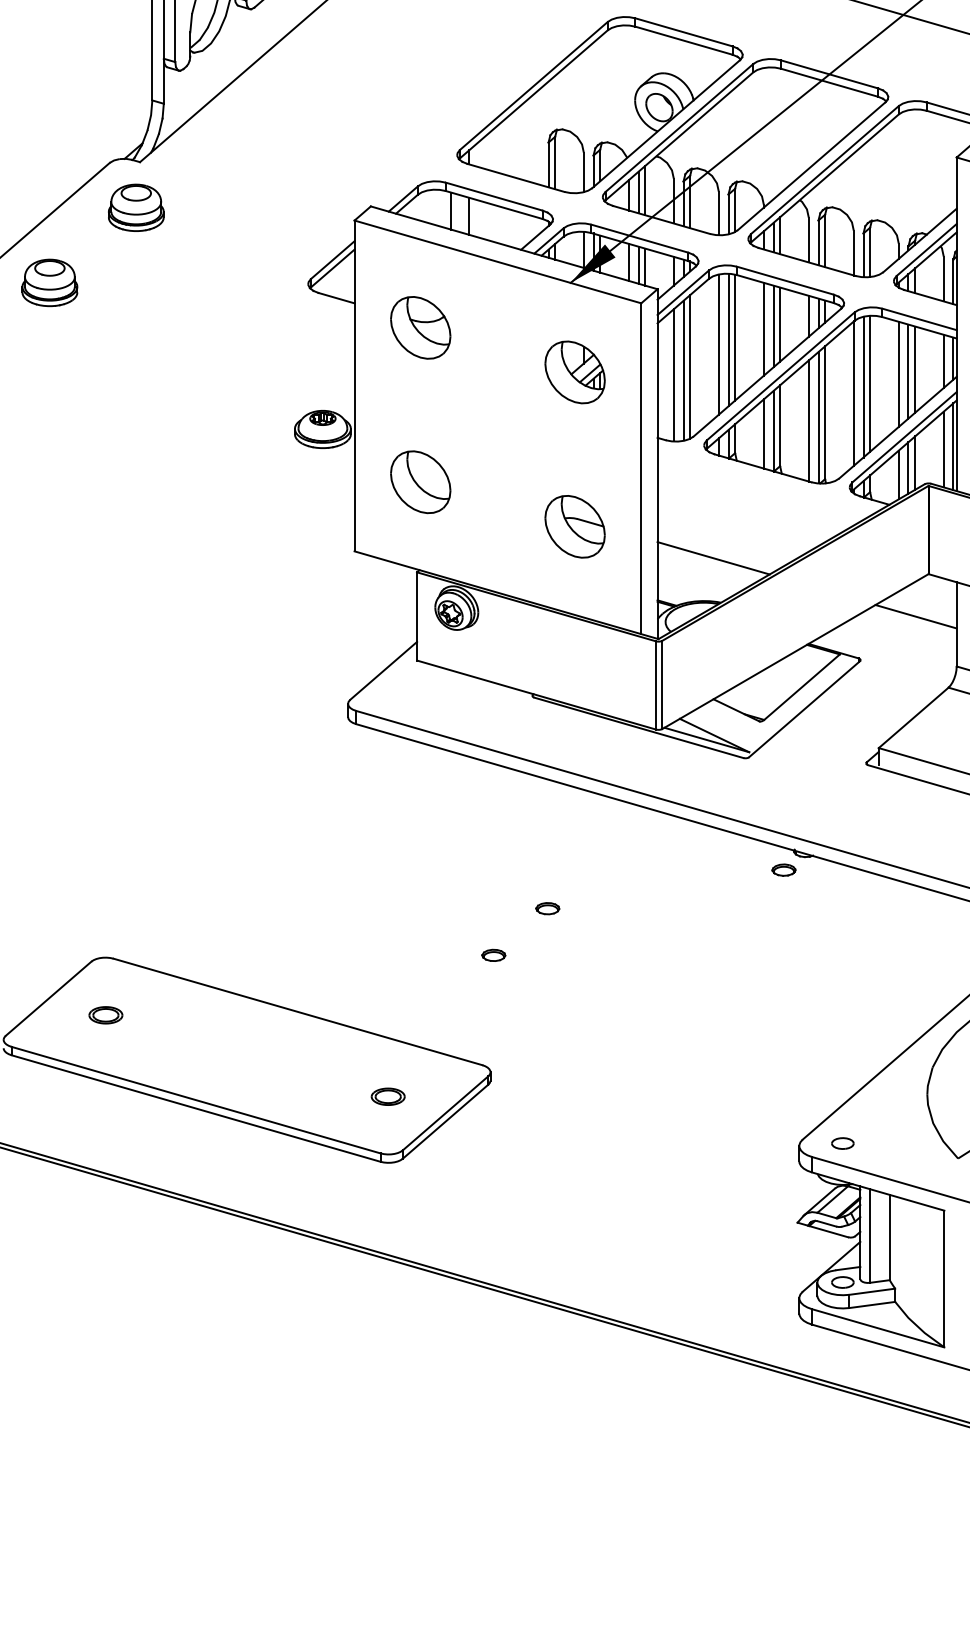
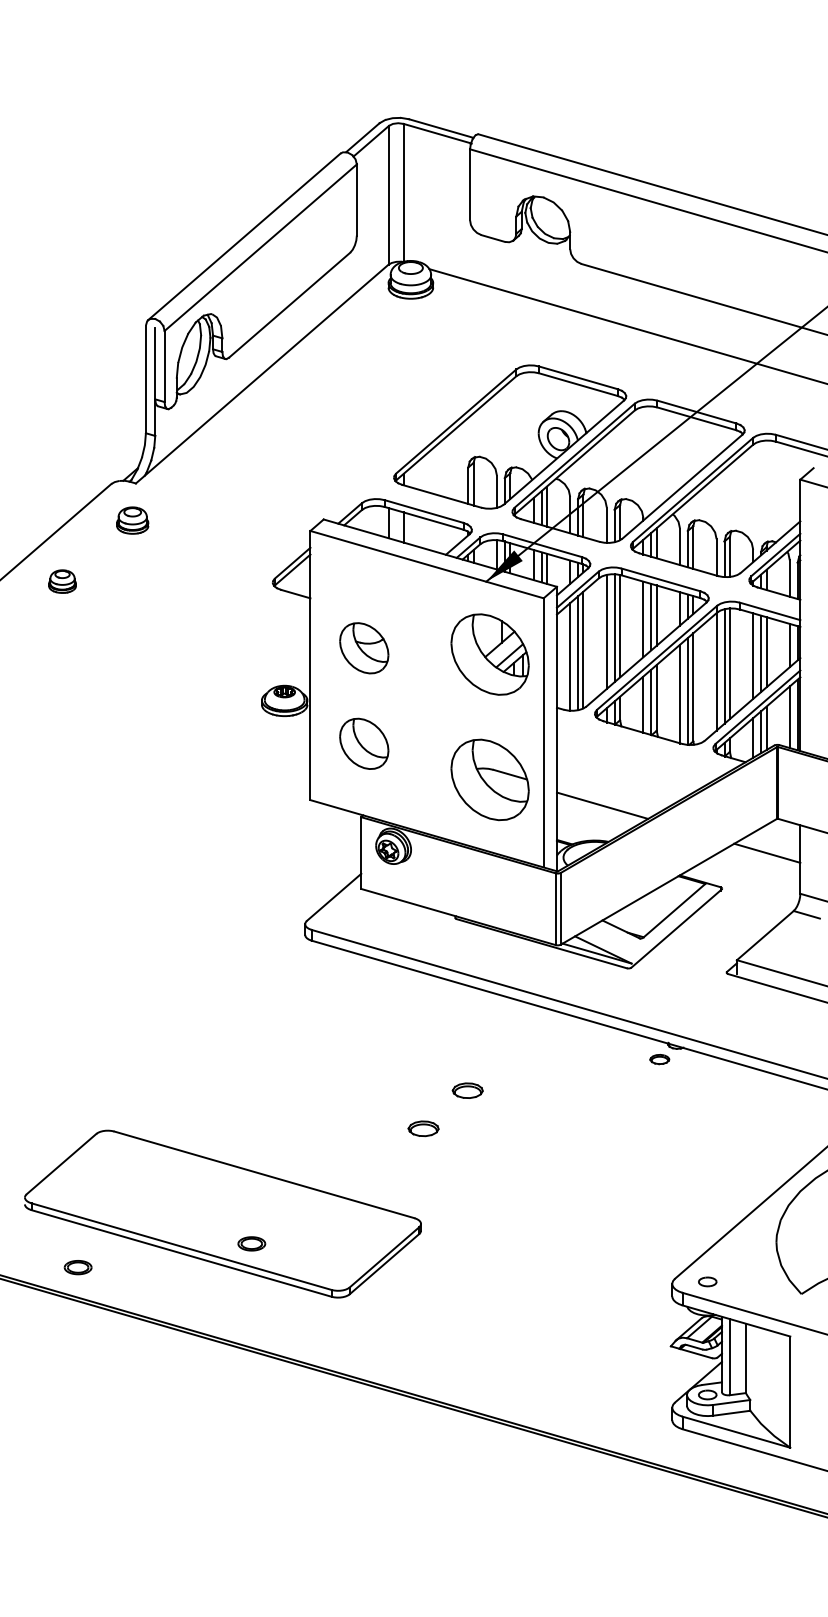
part: (135, 207) -> (132, 520), size x0.7
part: (49, 282) -> (62, 581), size x0.6
part: (421, 328) -> (364, 648), moved
part: (574, 372) -> (489, 654), size x1.6
part: (574, 527) -> (489, 780), size x1.6
part: (547, 908) -> (467, 1090), size x1.6
part: (493, 954) -> (423, 1128), size x1.6
part: (105, 1015) -> (77, 1267), moved
part: (387, 1096) -> (251, 1243), moved

